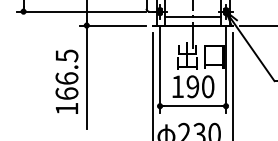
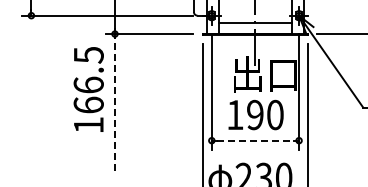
line: (86, 77) -> (114, 102), solid -> dashed
text: (66, 81) -> (88, 89), moved
line: (193, 106) -> (255, 140), solid -> dashed

